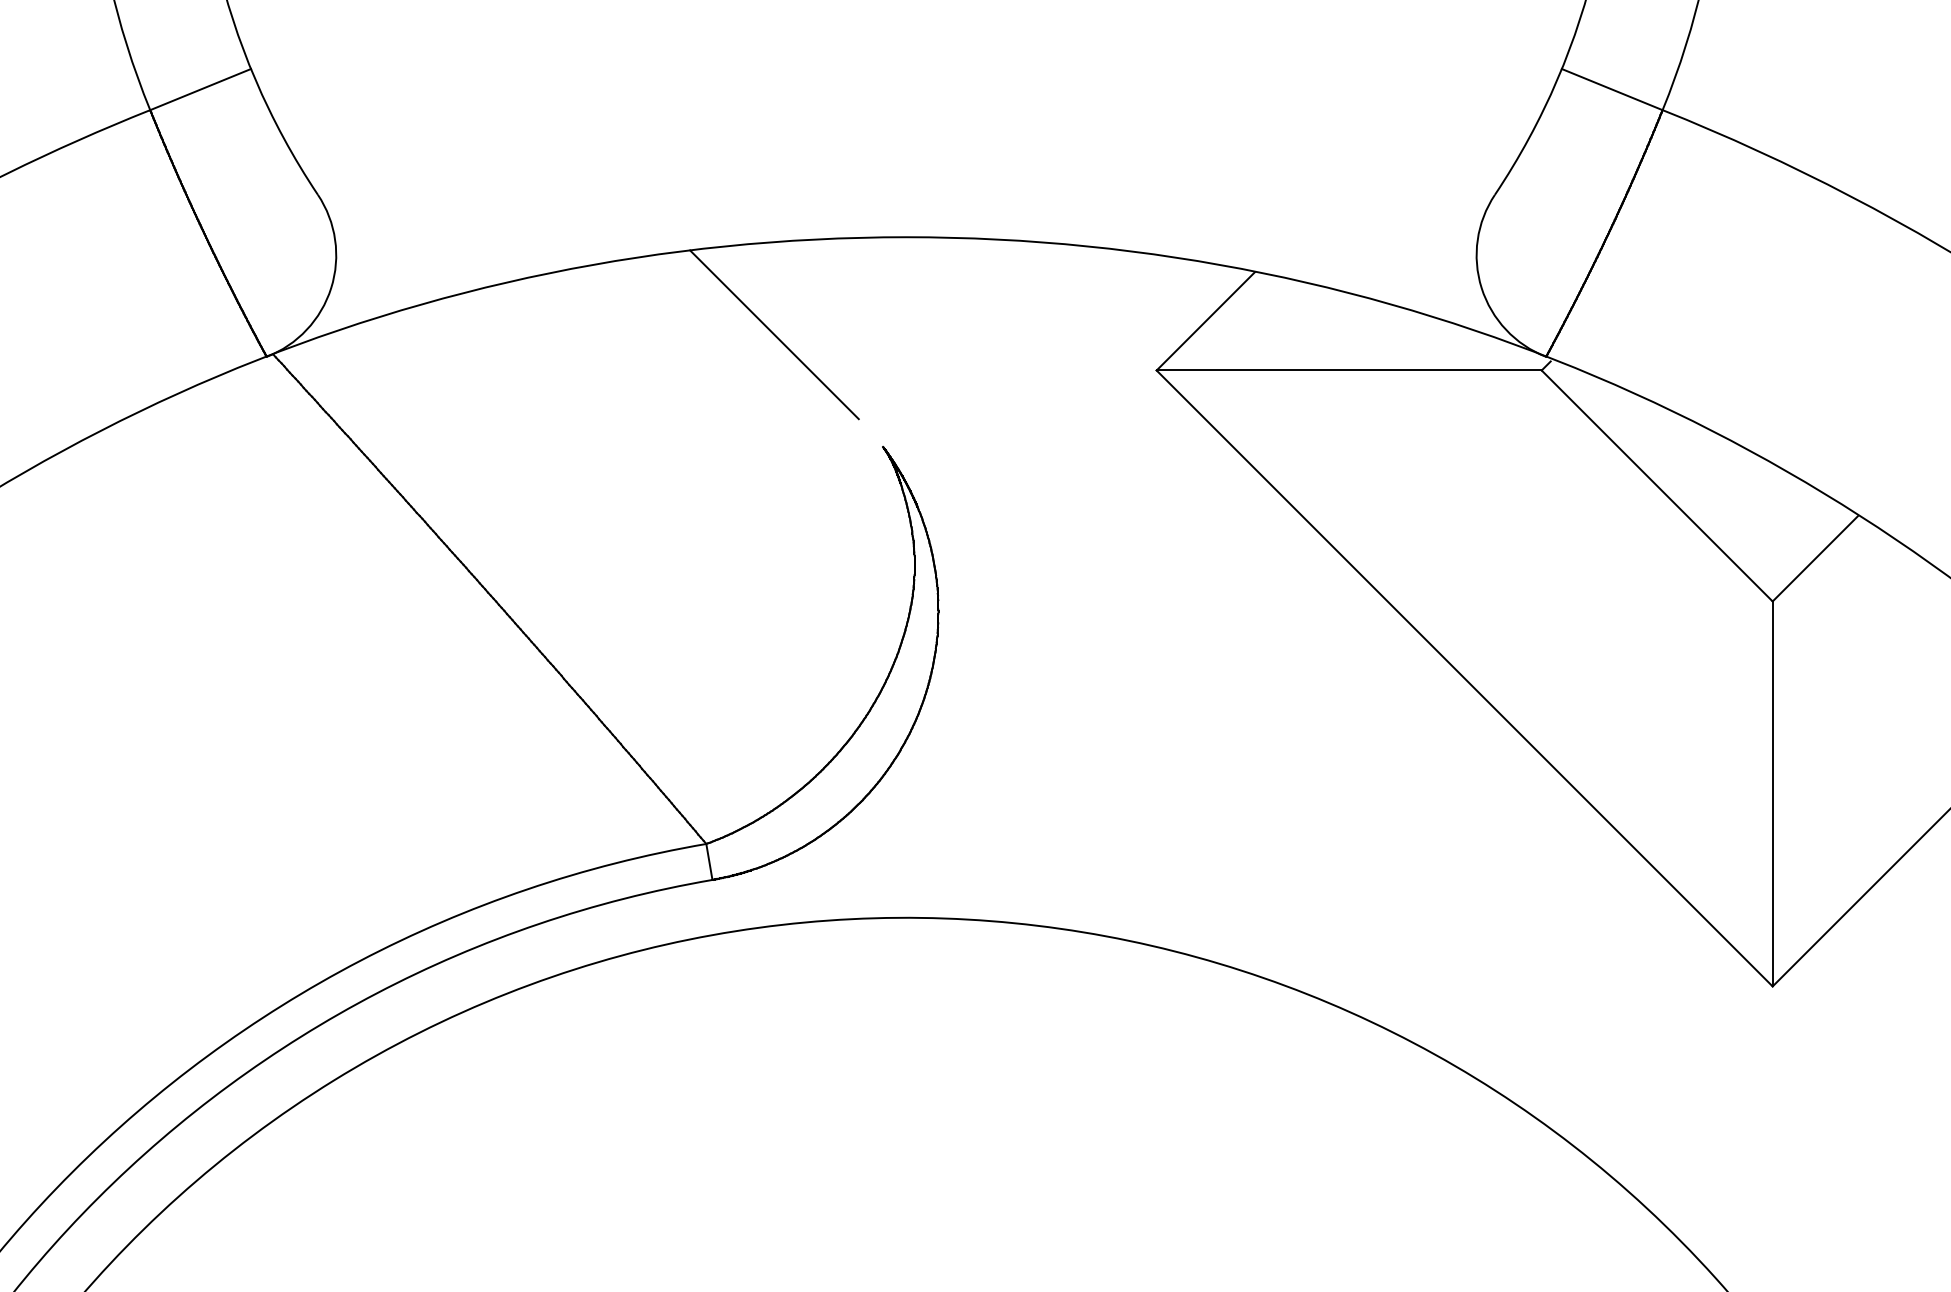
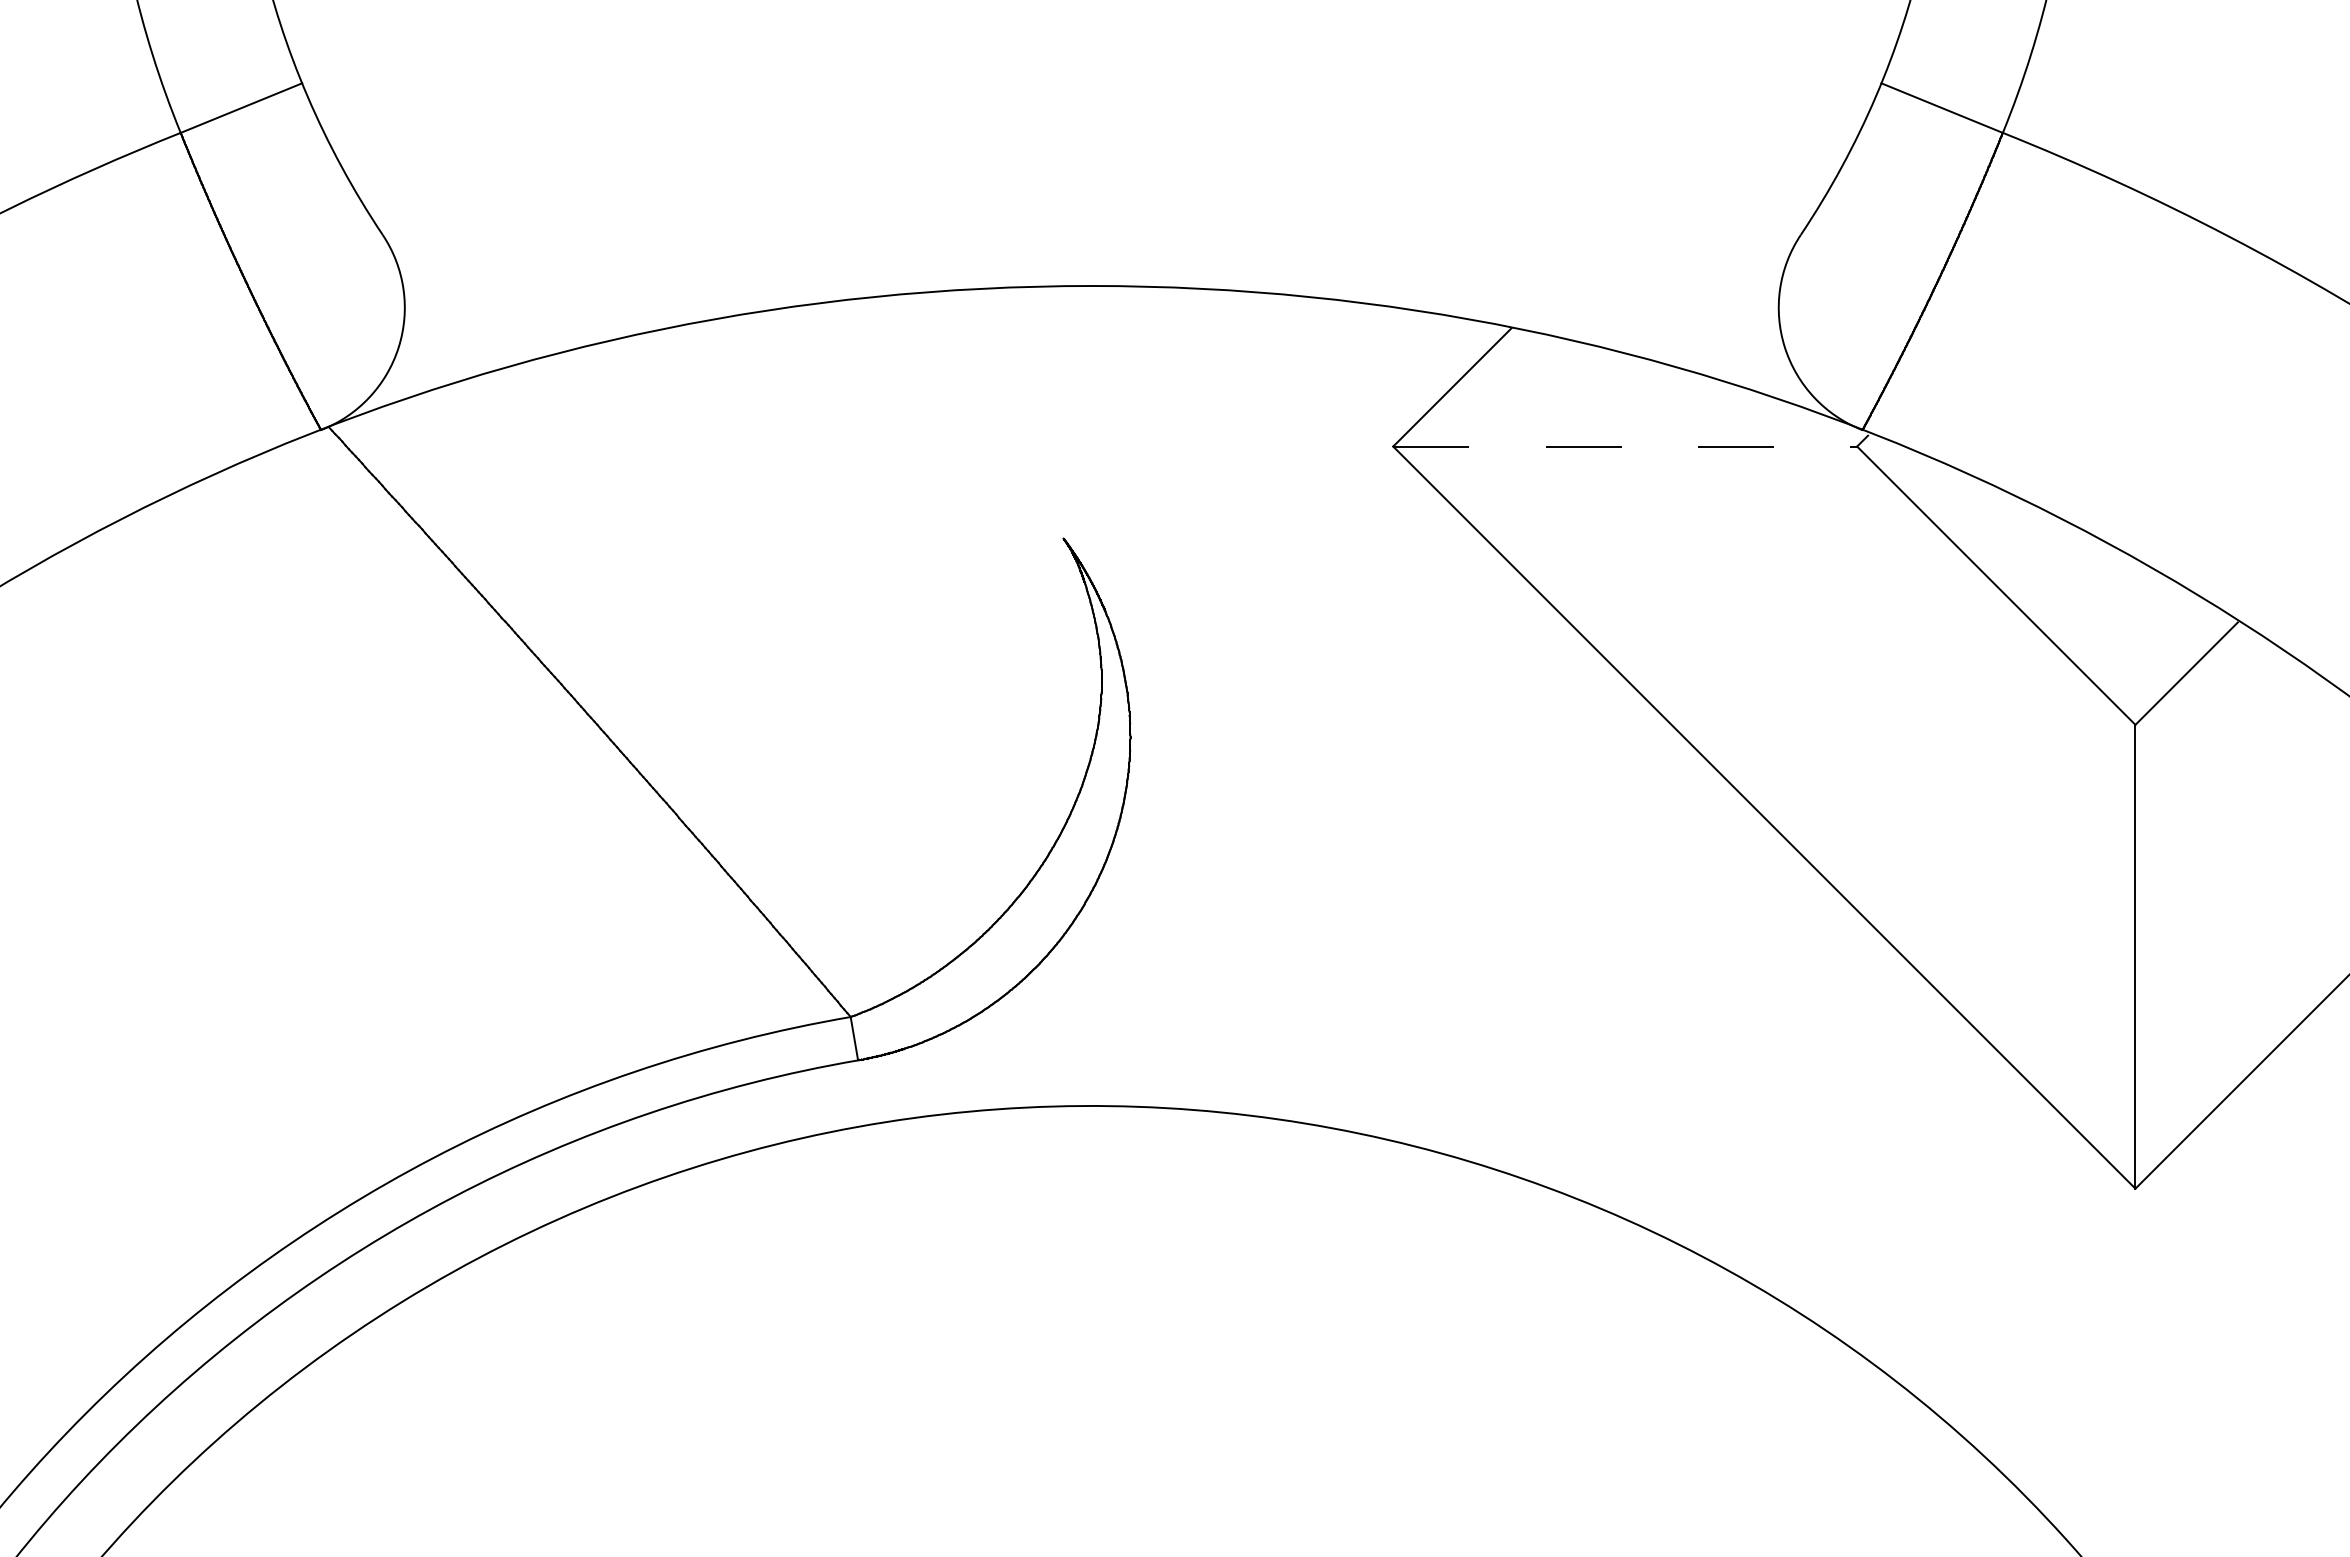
line: (774, 334) -> (932, 403), removed
line: (1349, 370) -> (1625, 446), solid -> dashed

